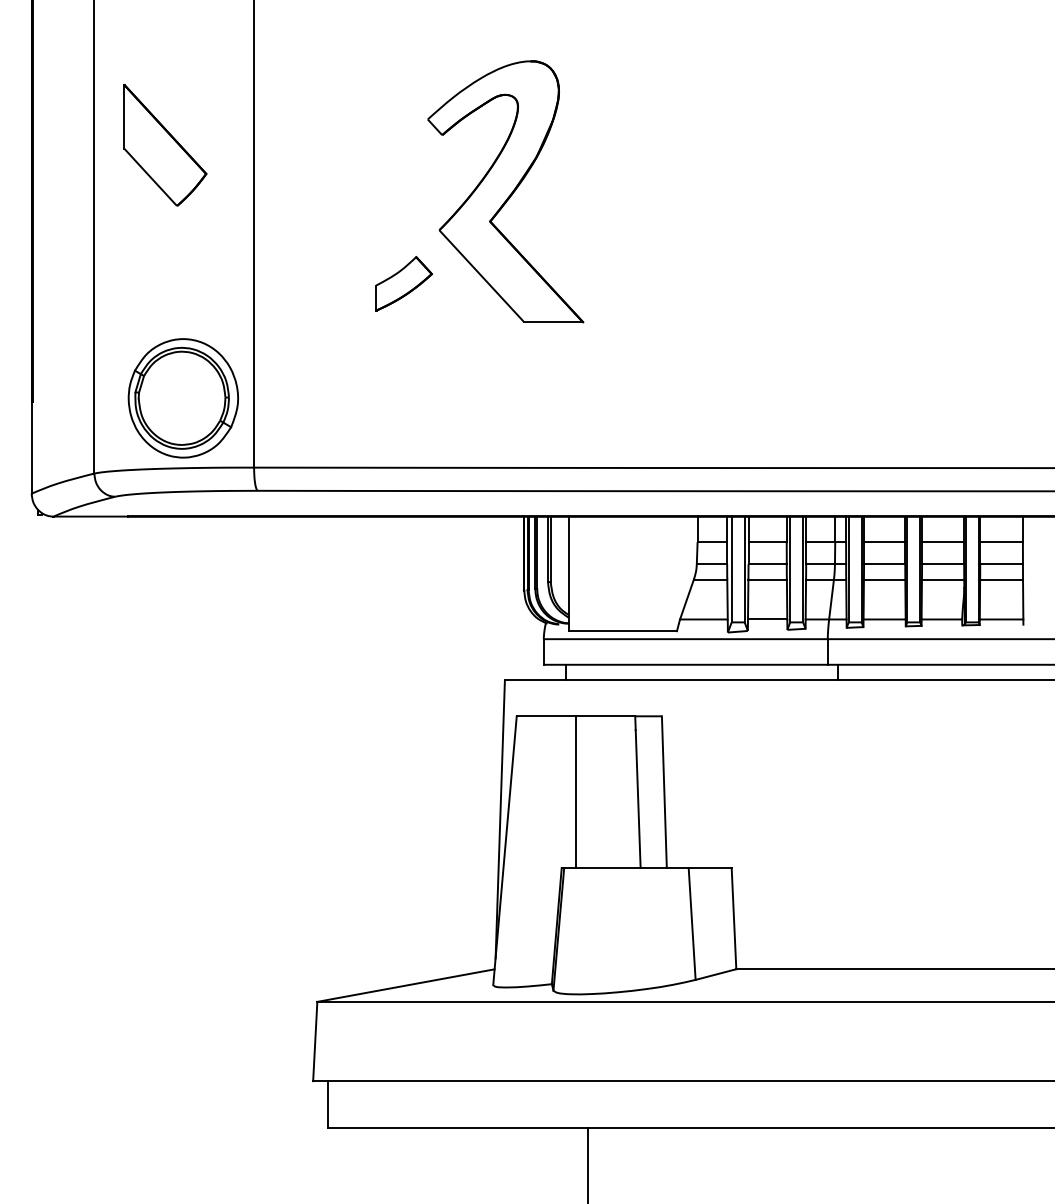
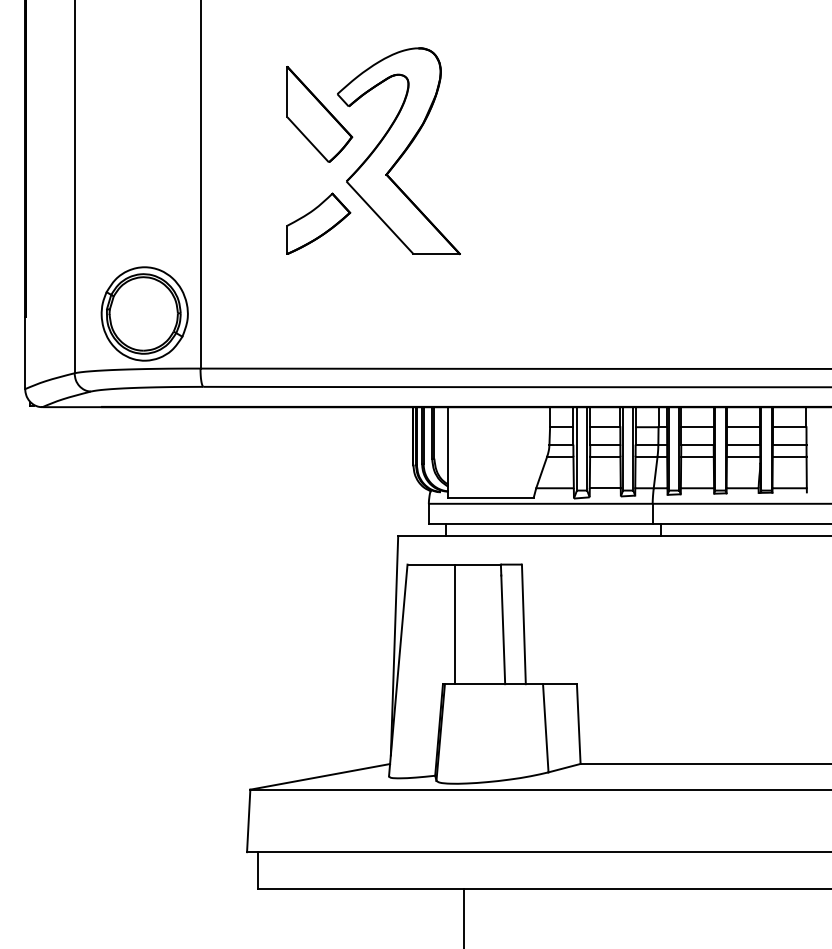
part: (165, 145) -> (319, 114), moved
part: (403, 283) -> (318, 223), size x1.43

